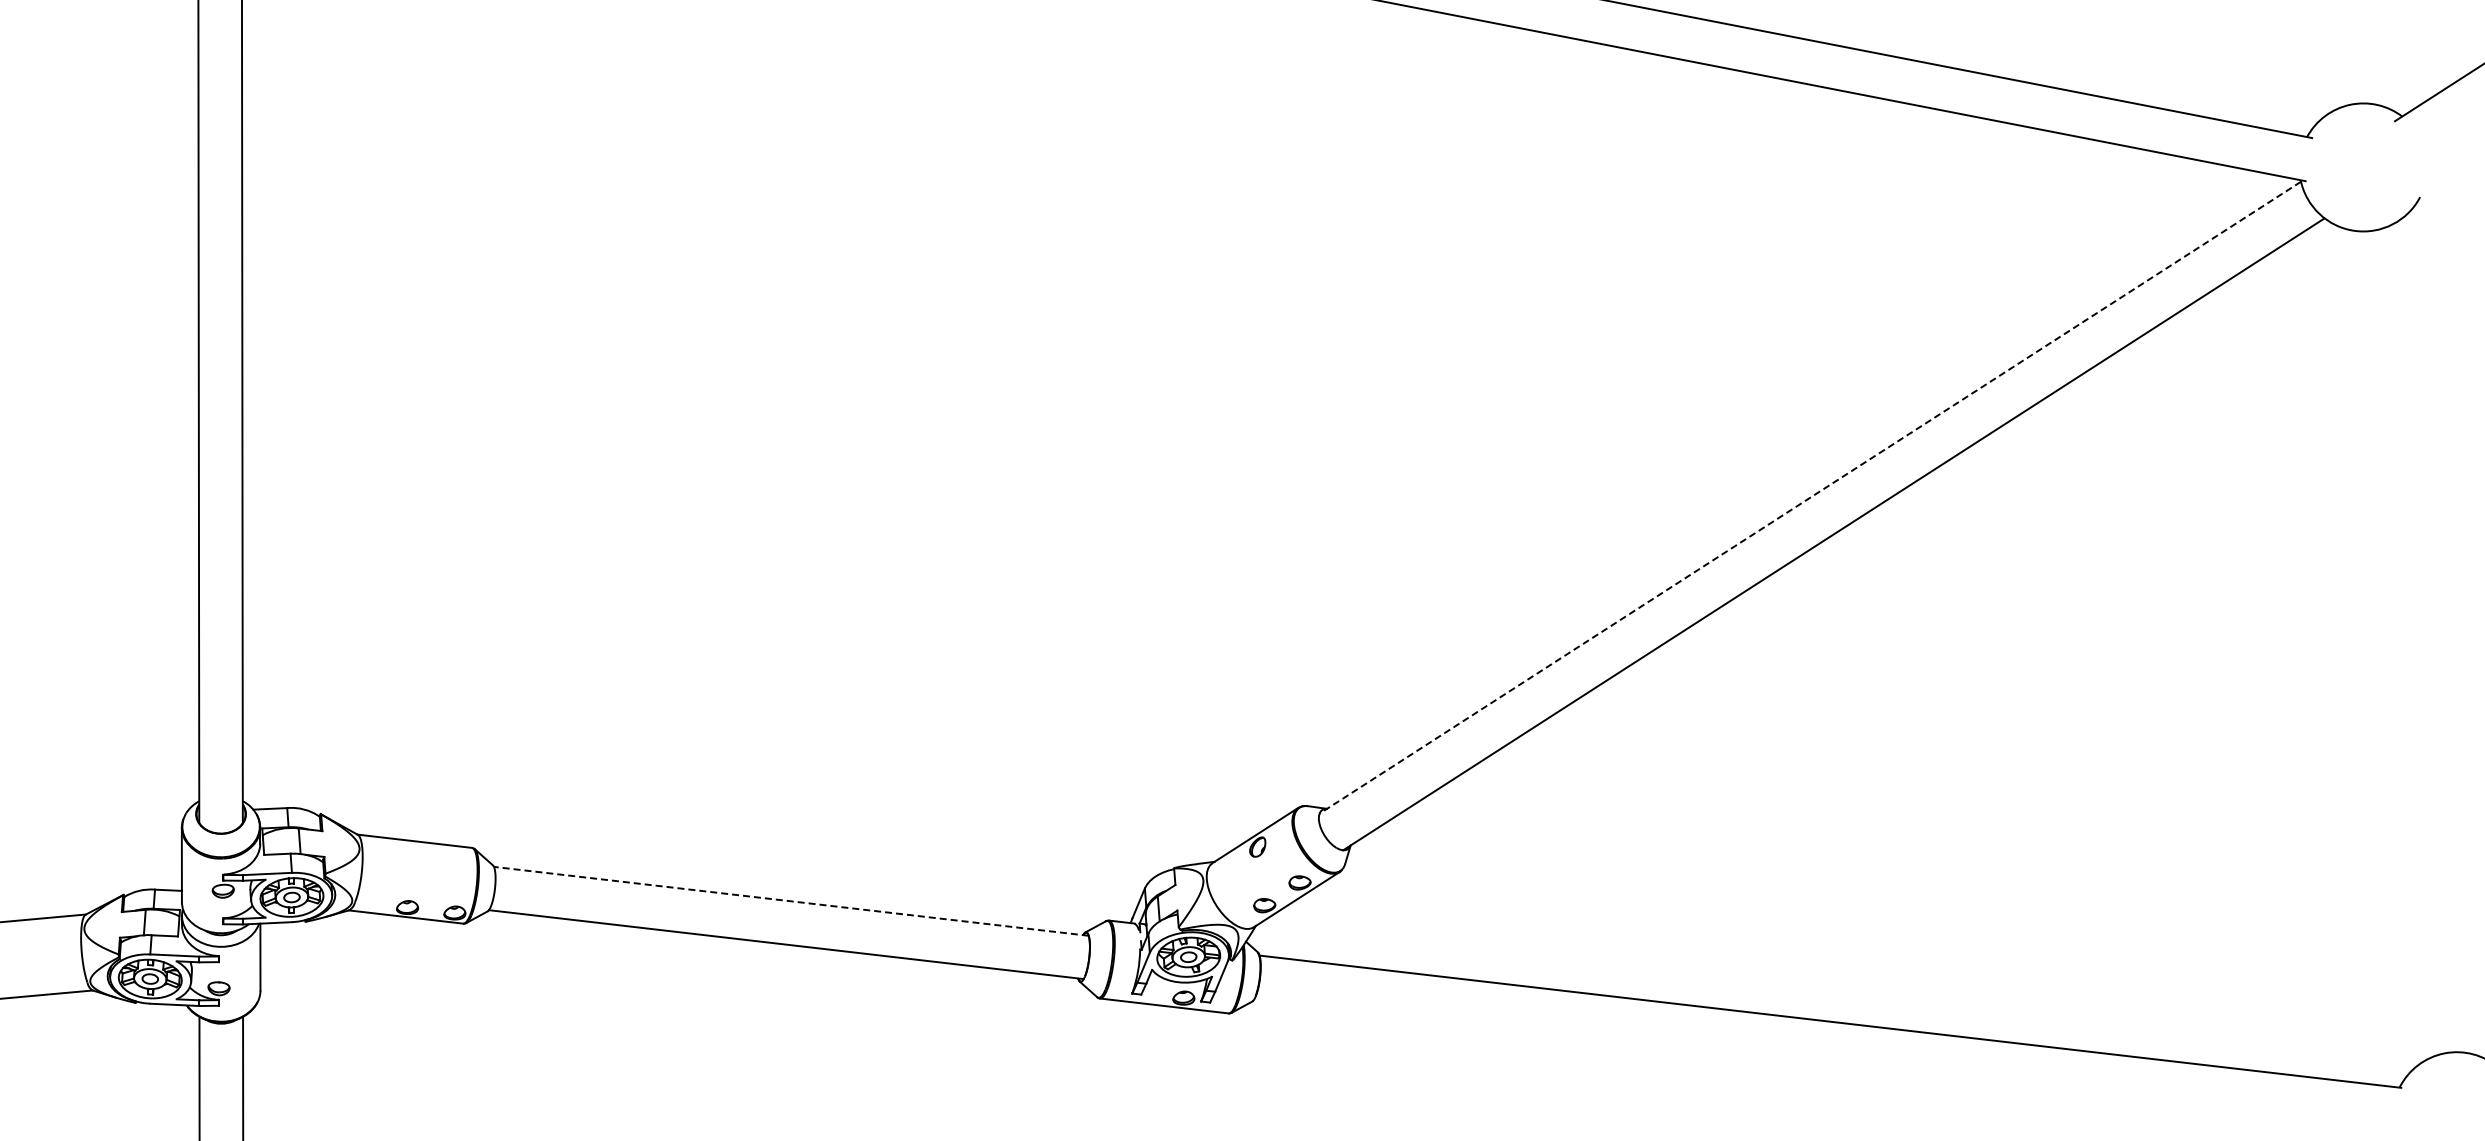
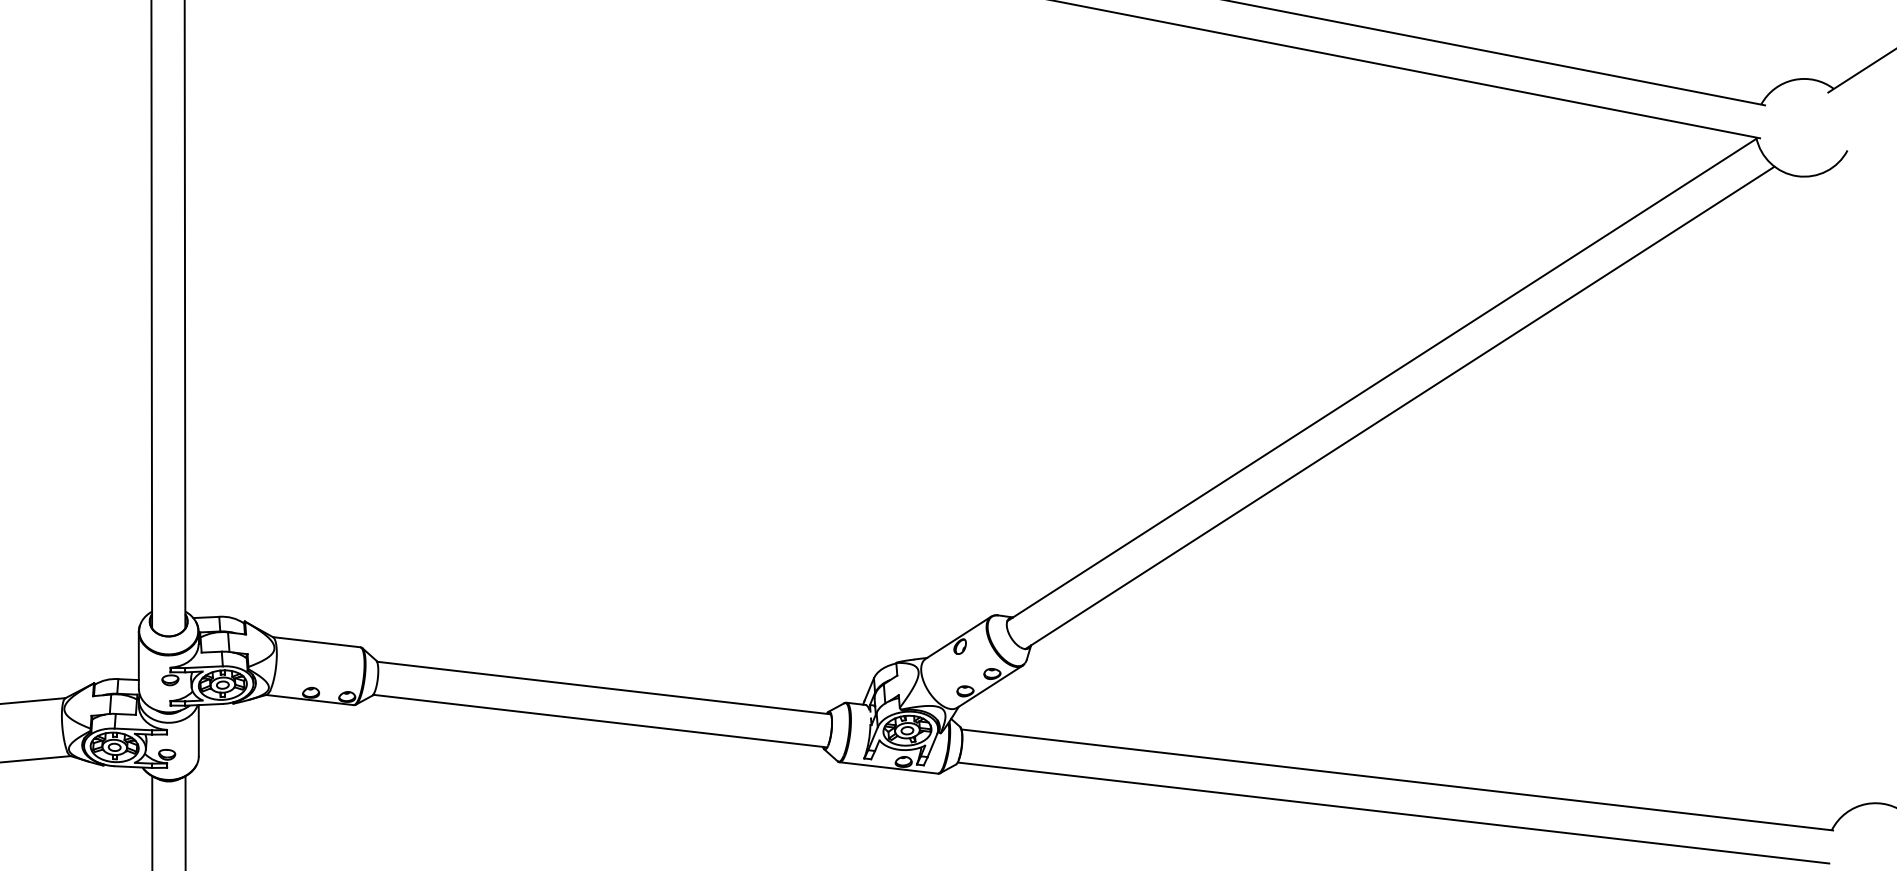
line: (1810, 497) -> (1382, 379), dashed -> solid
line: (790, 901) -> (603, 688), dashed -> solid
line: (1825, 1064) -> (1393, 812), added

